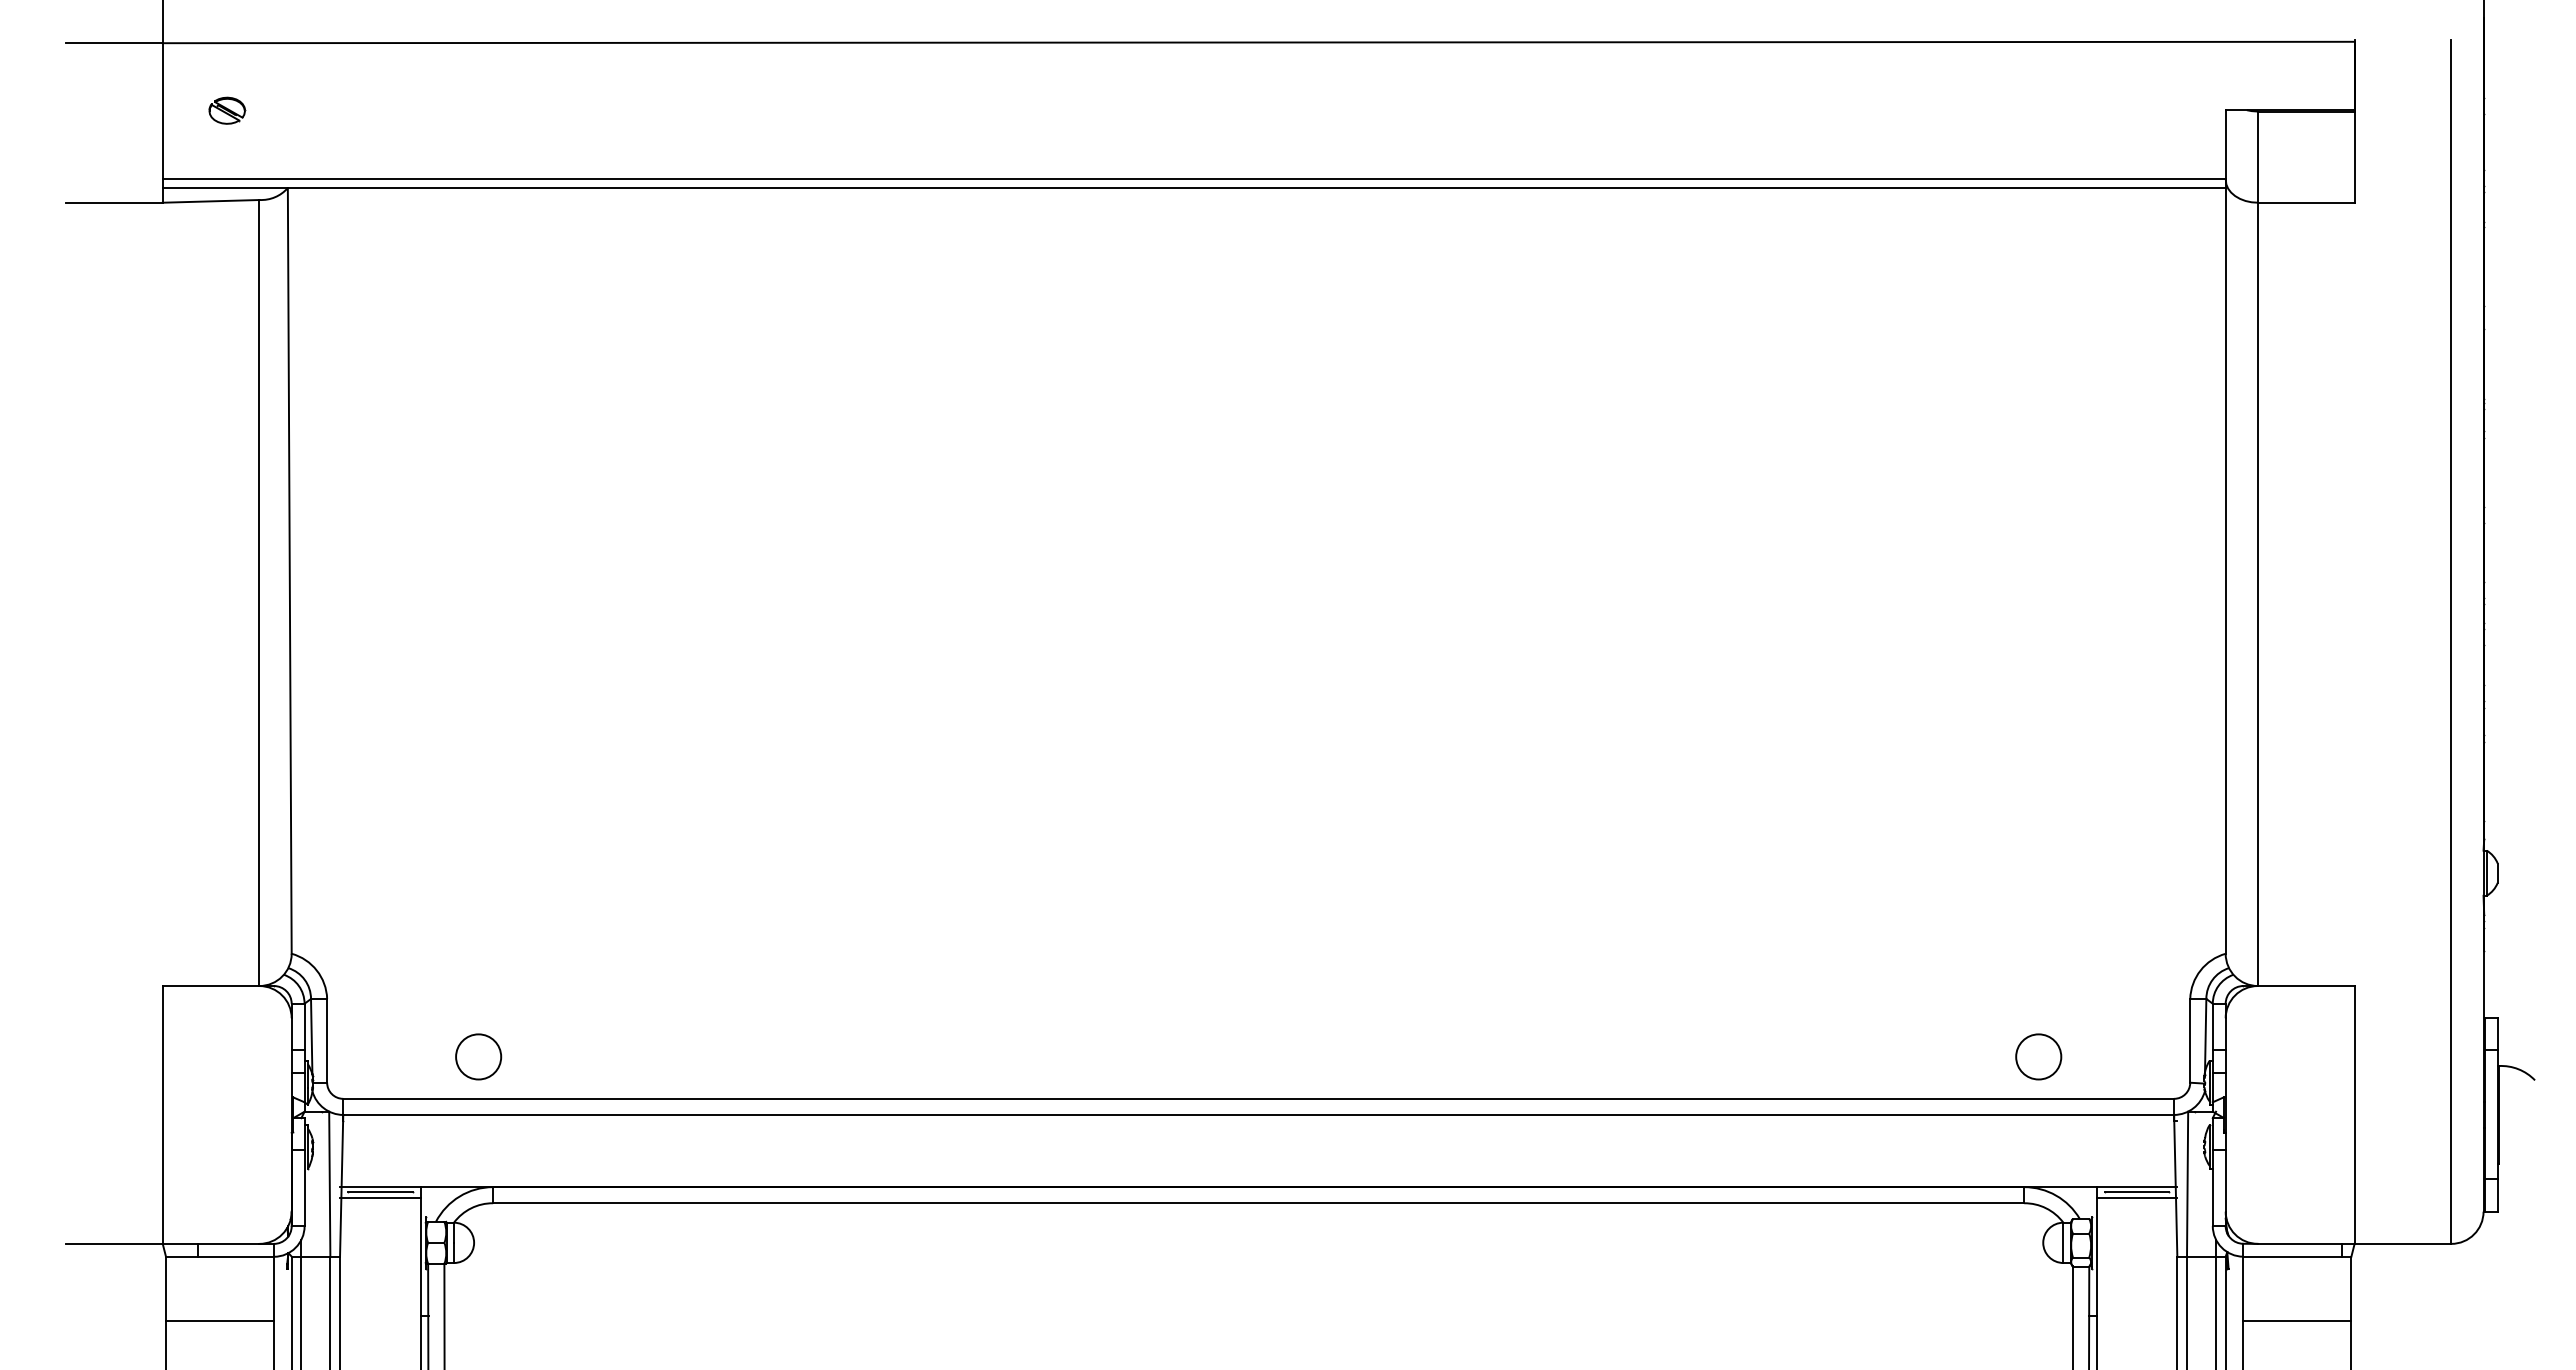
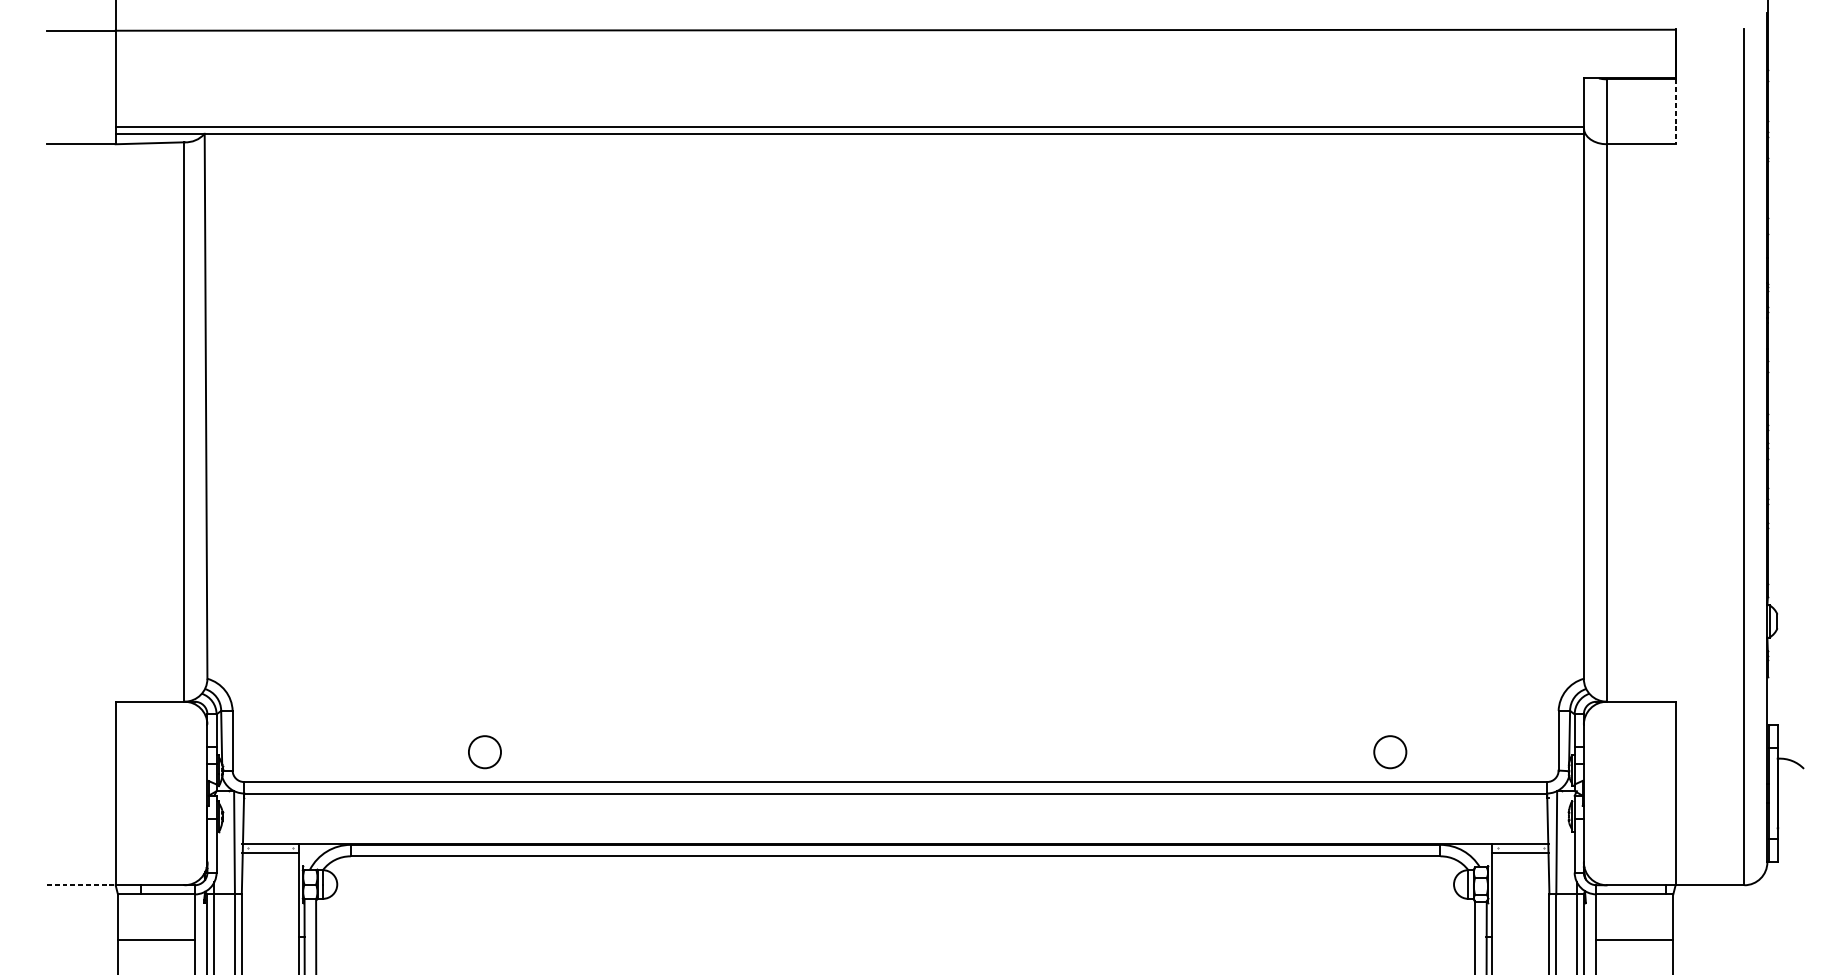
part: (227, 110) -> (161, 78), removed
line: (2354, 157) -> (1675, 112), solid -> dashed
circle: (478, 1056) -> (484, 751), moved
circle: (2038, 1056) -> (1390, 751), moved
line: (380, 1191) -> (270, 847), removed
line: (2136, 1191) -> (1520, 847), removed
line: (114, 1243) -> (81, 884), solid -> dashed

